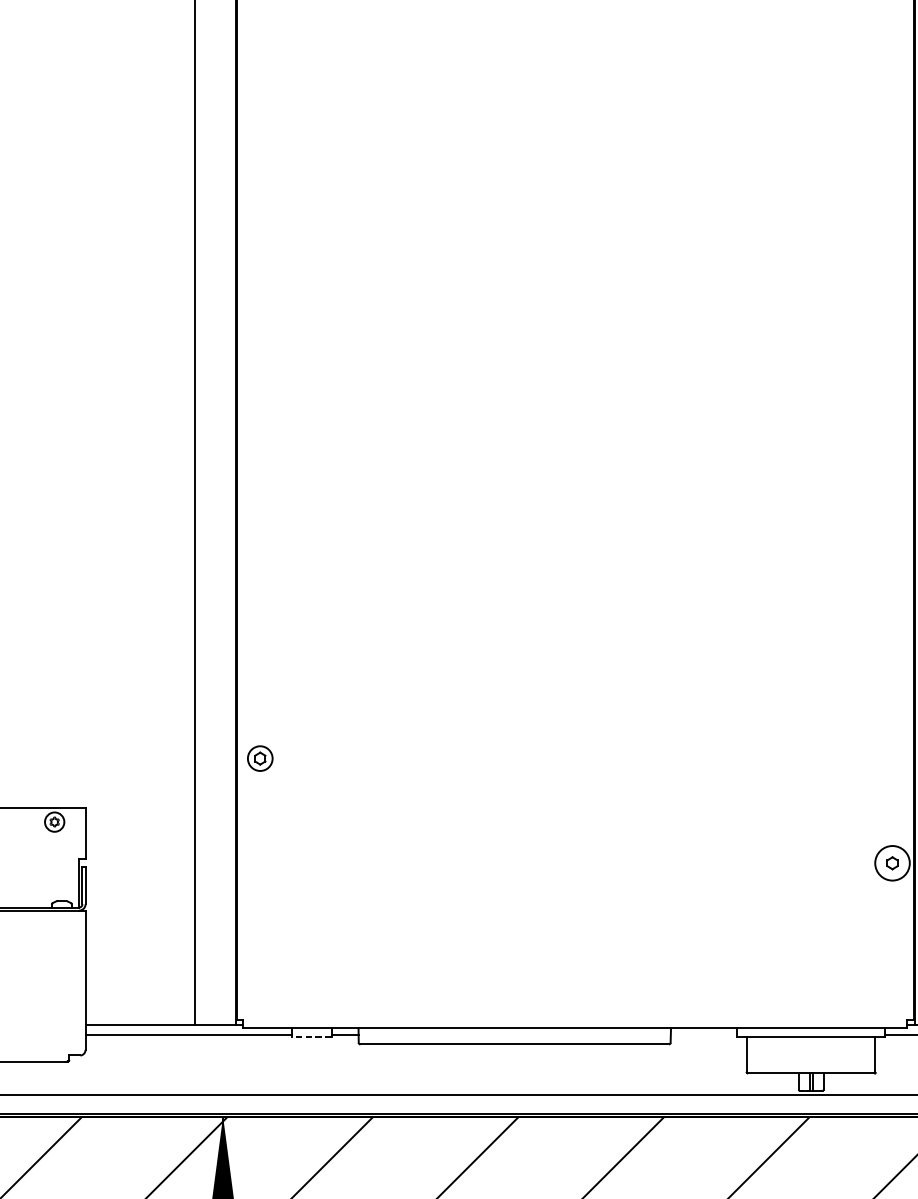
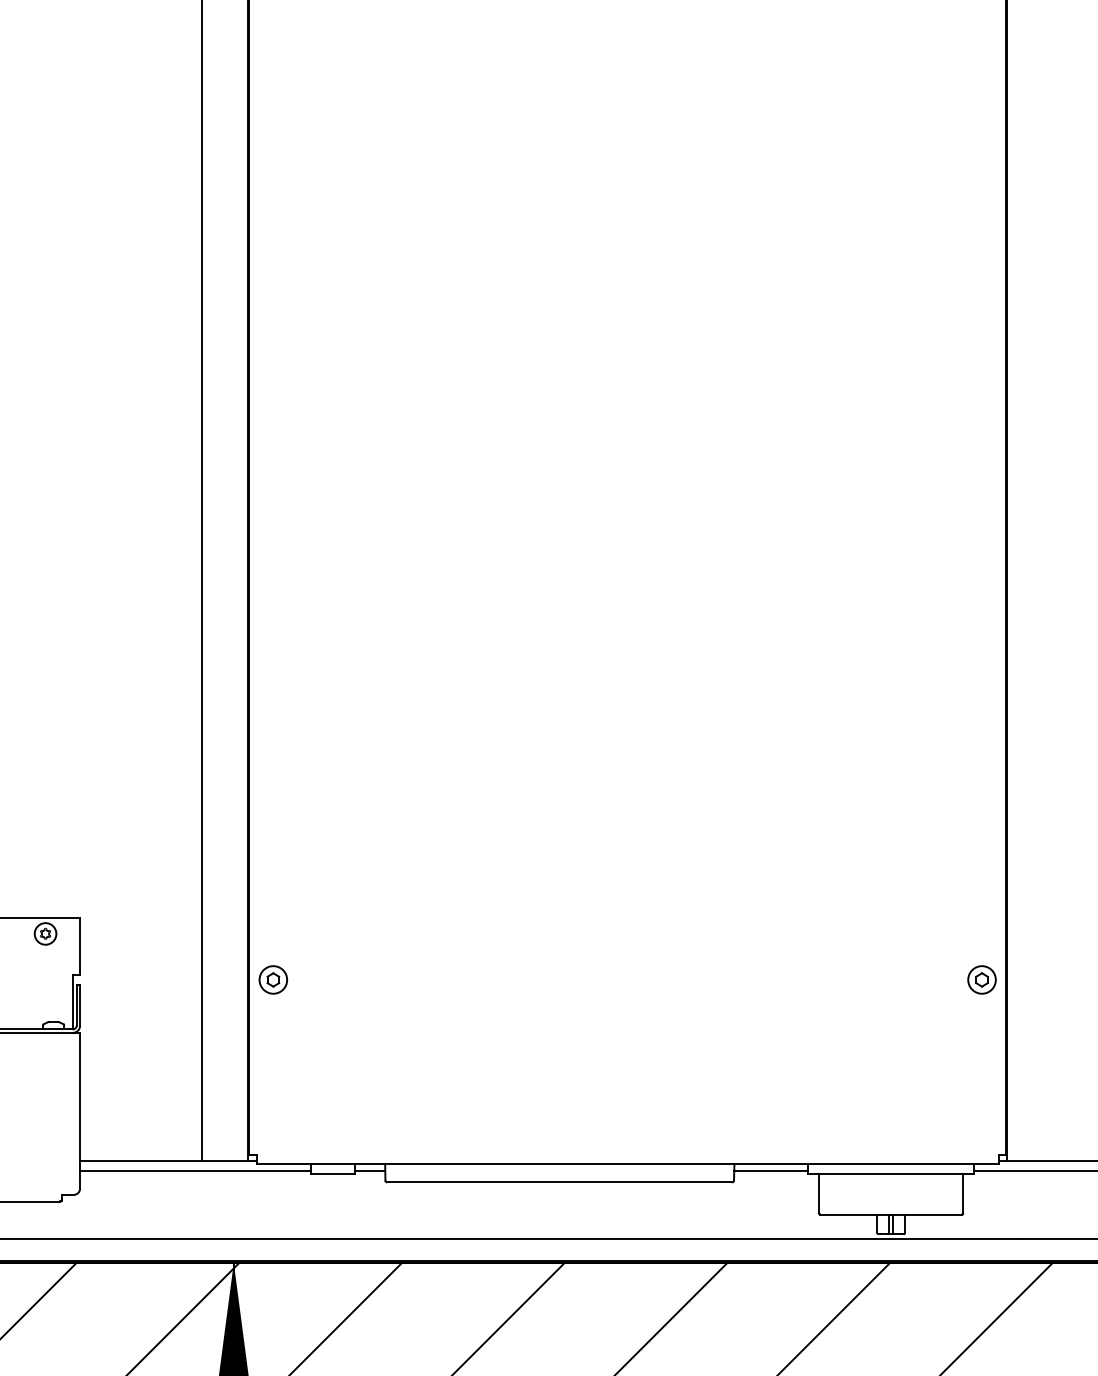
part: (260, 758) -> (273, 979), moved
circle: (892, 862) -> (981, 979), size x0.71
line: (704, 1034) -> (771, 1171), added
line: (312, 1037) -> (333, 1174), dashed -> solid

